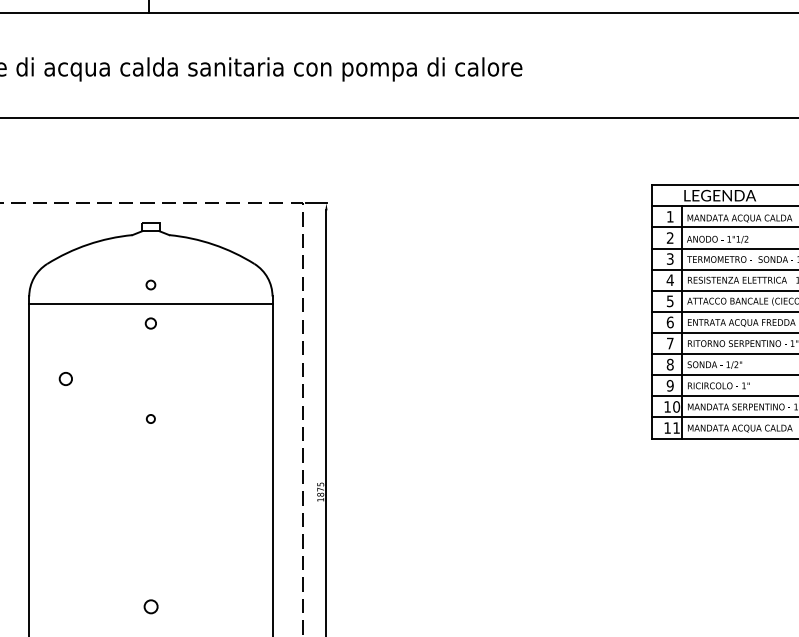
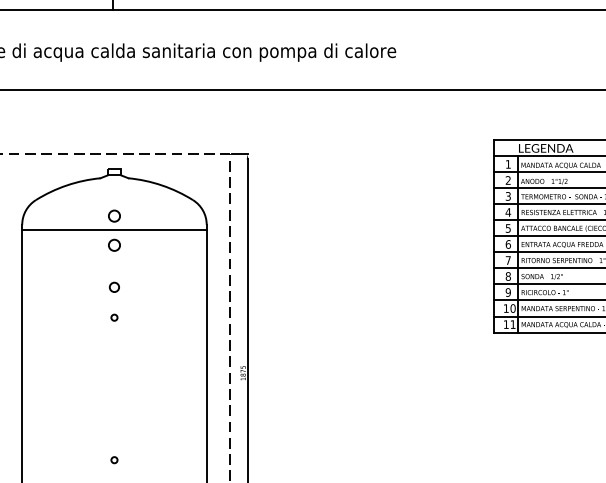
circle: (150, 284) -> (114, 215), size x1.67
circle: (150, 323) -> (114, 245), size x1.43
circle: (65, 378) -> (114, 286), moved
circle: (150, 606) -> (114, 459), size x0.62

